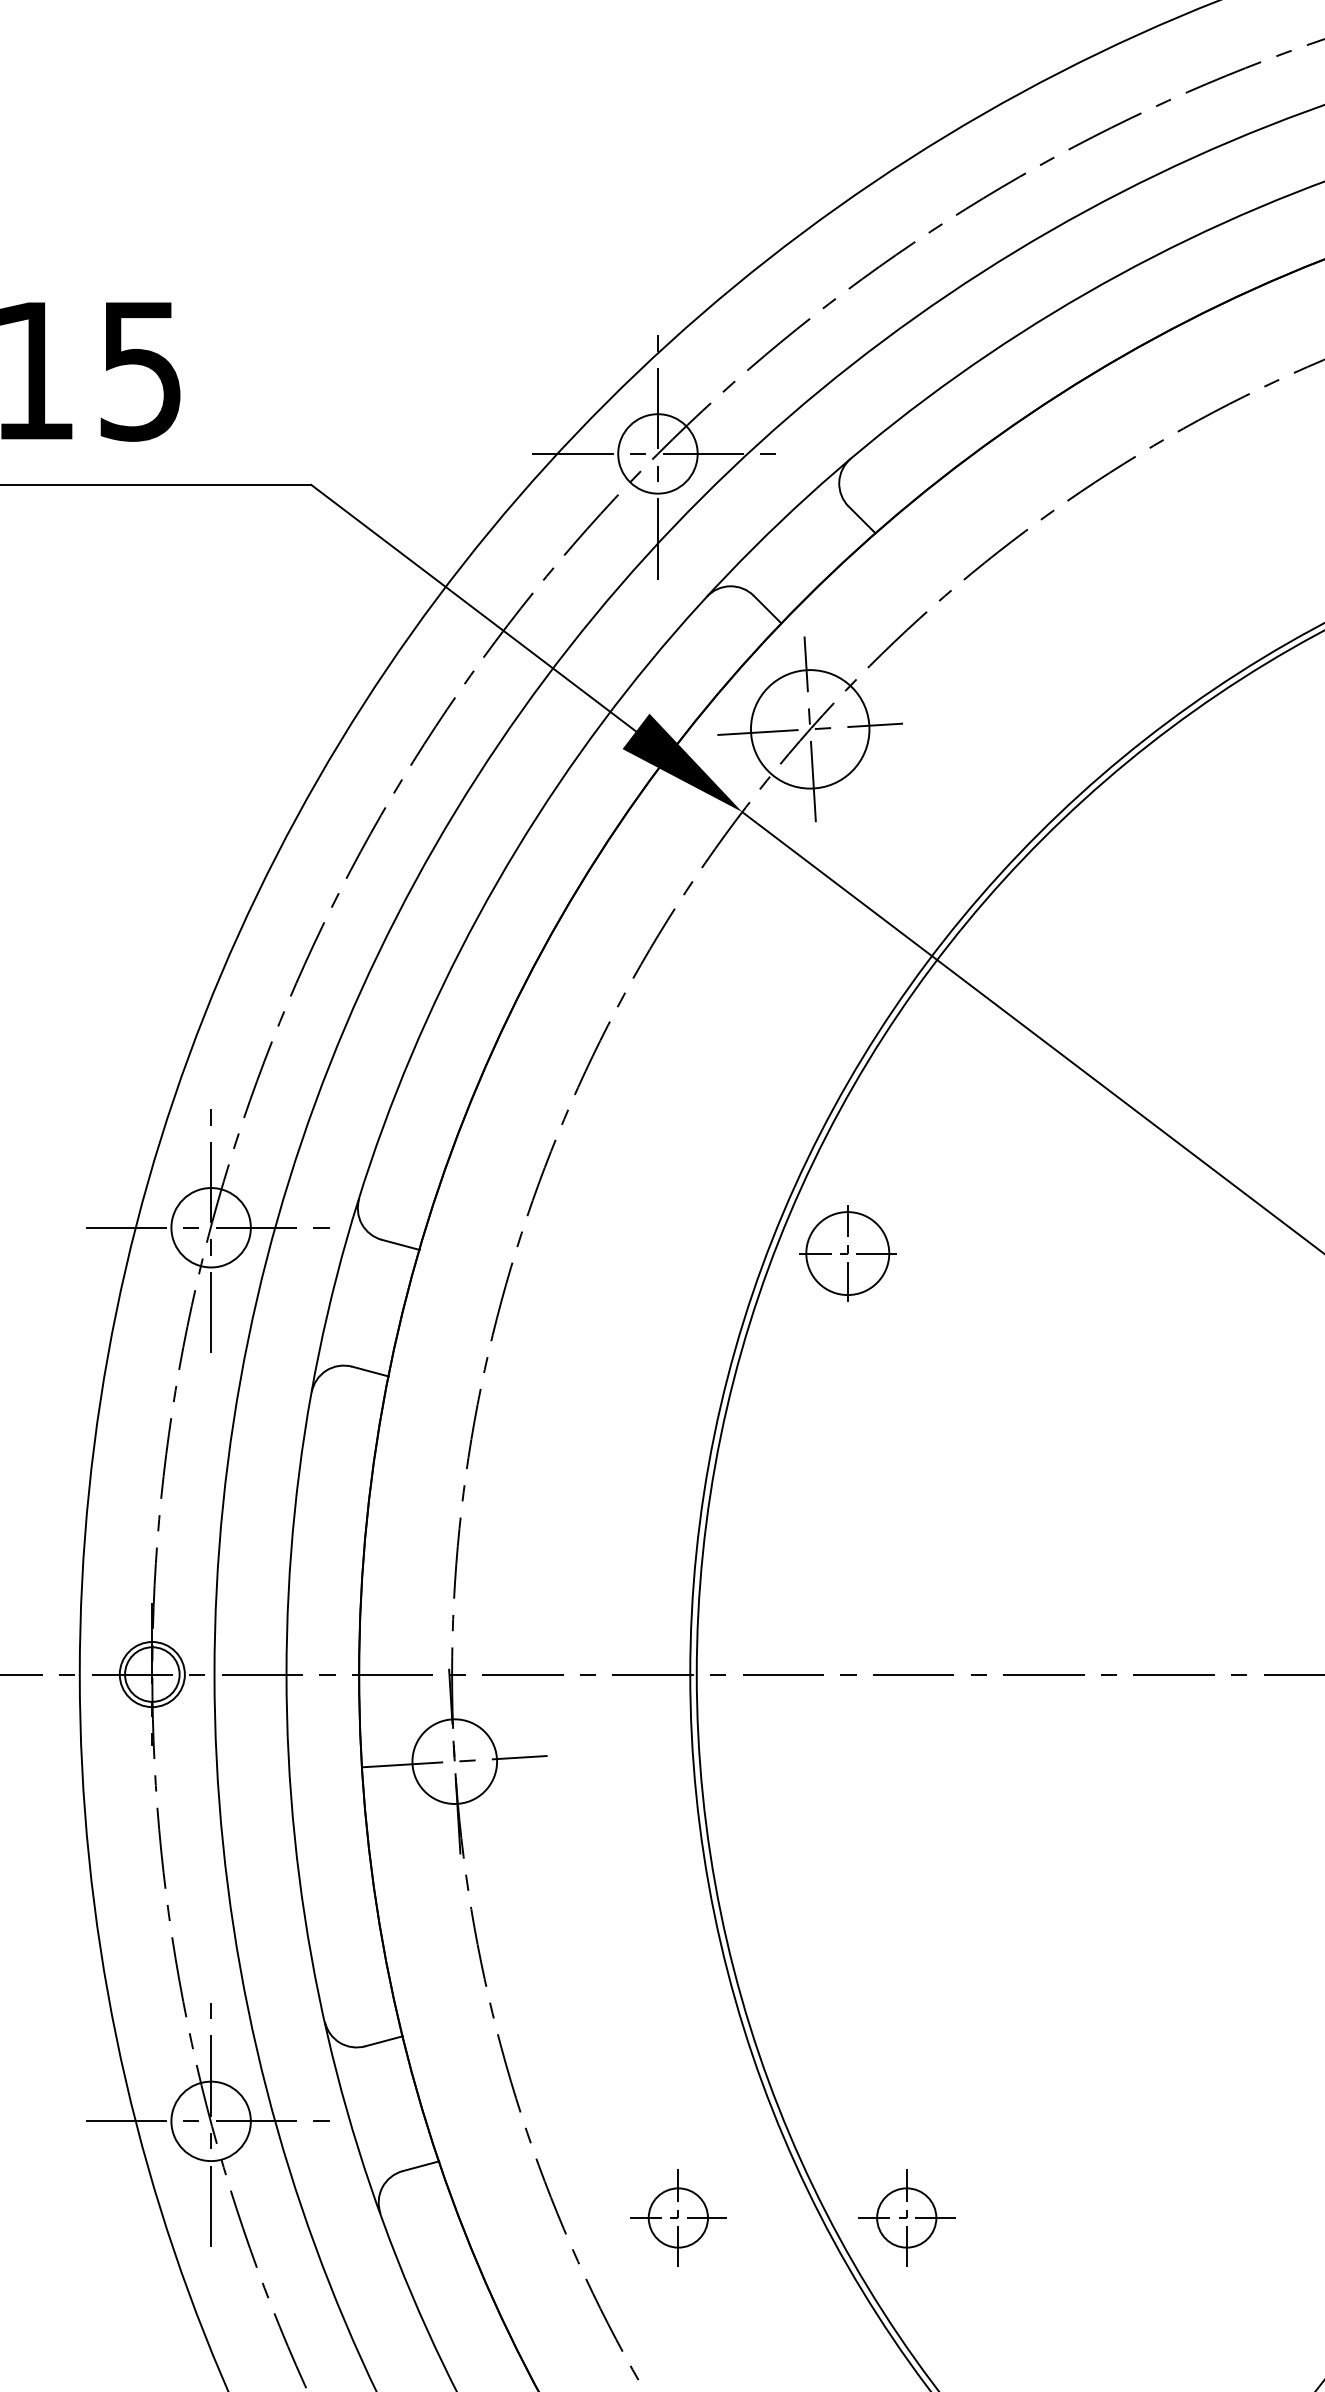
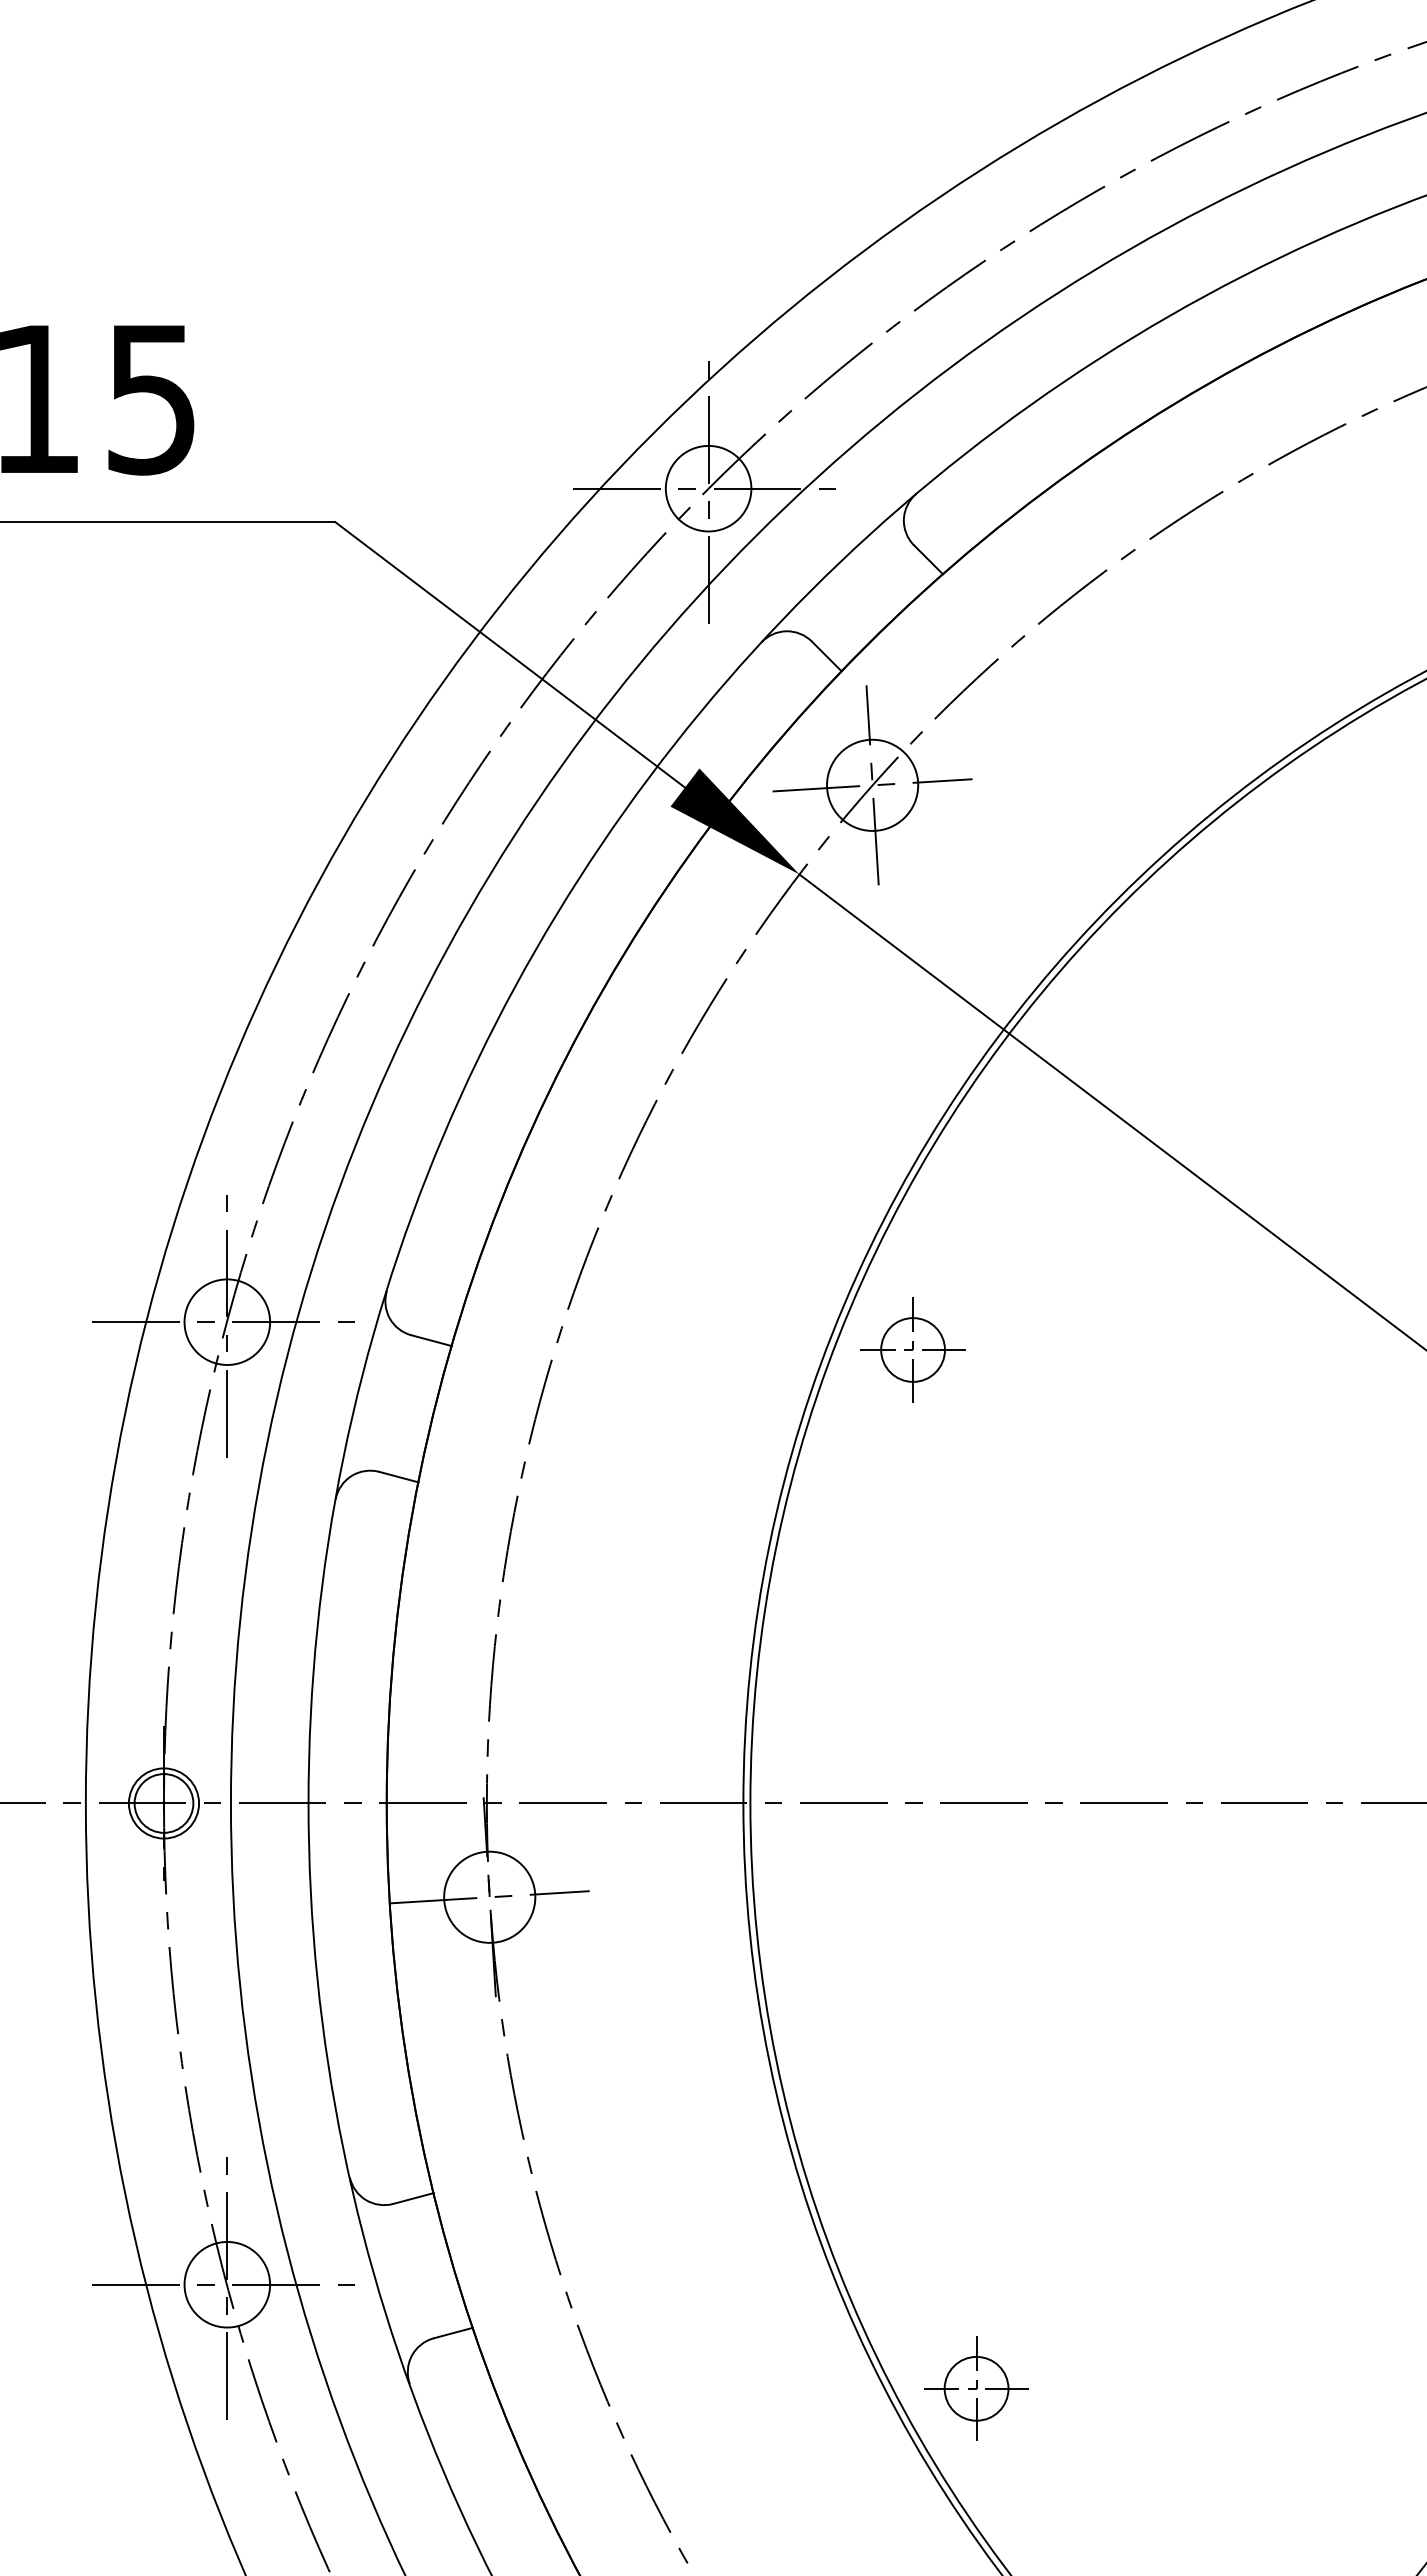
circle: (810, 728) -> (872, 784), size x0.71
circle: (847, 1253) -> (912, 1349), size x0.71
part: (678, 2217) -> (730, 2388), removed

